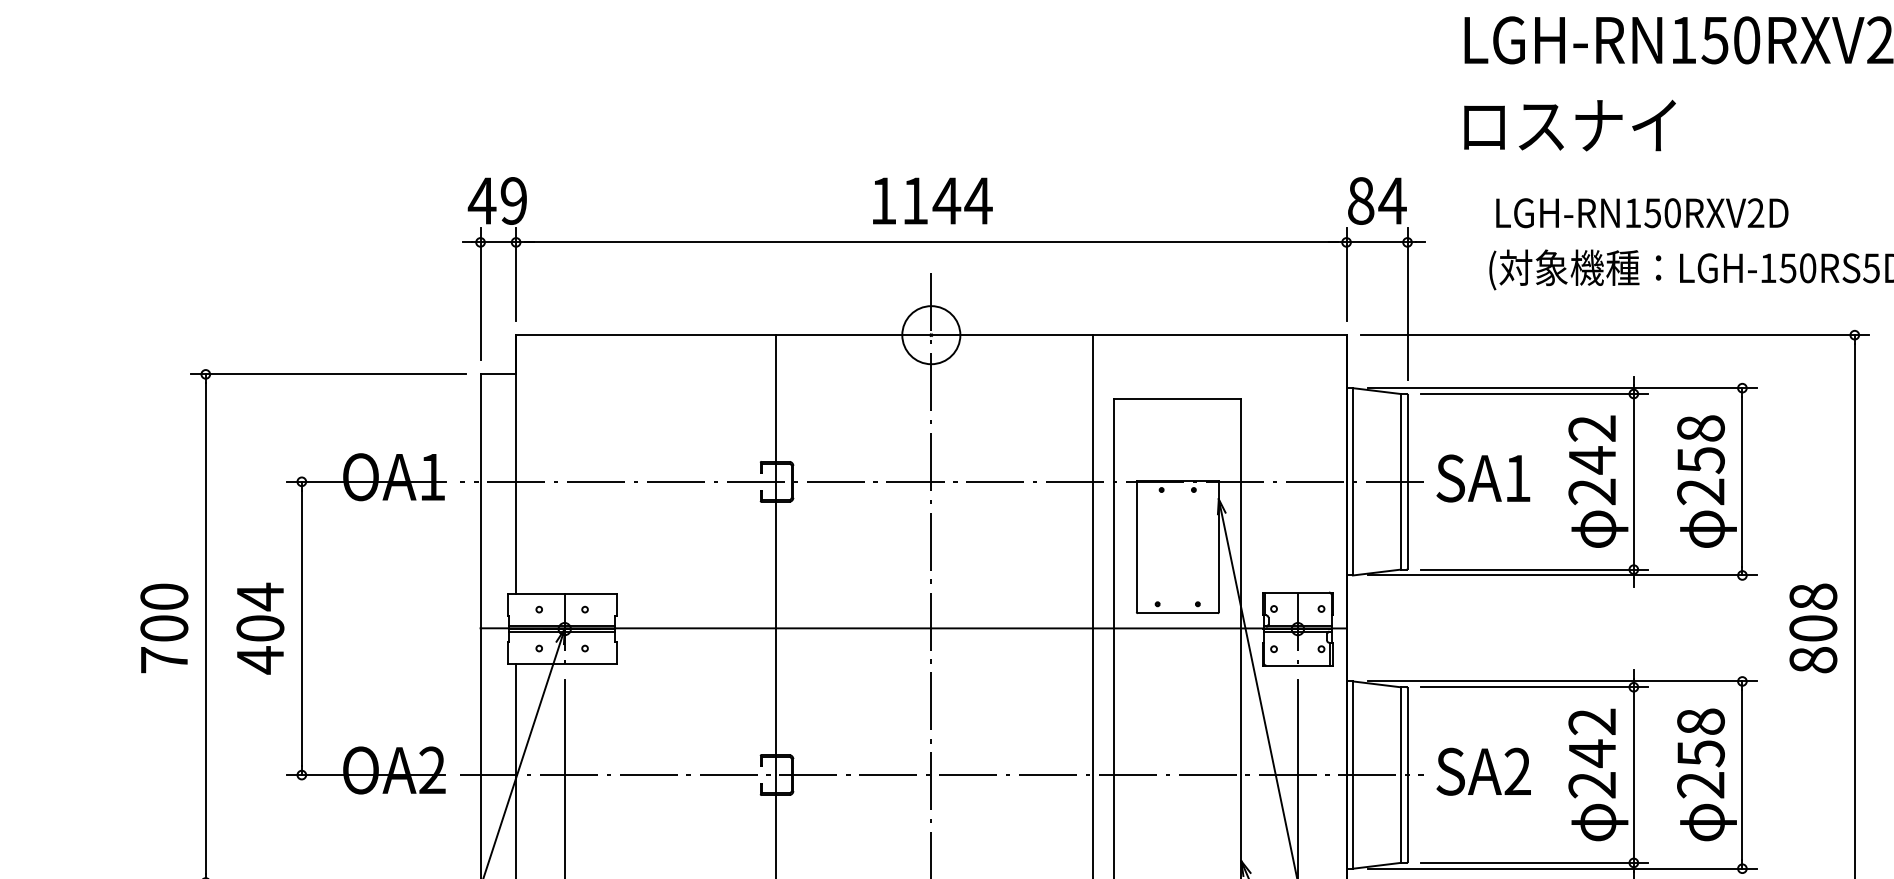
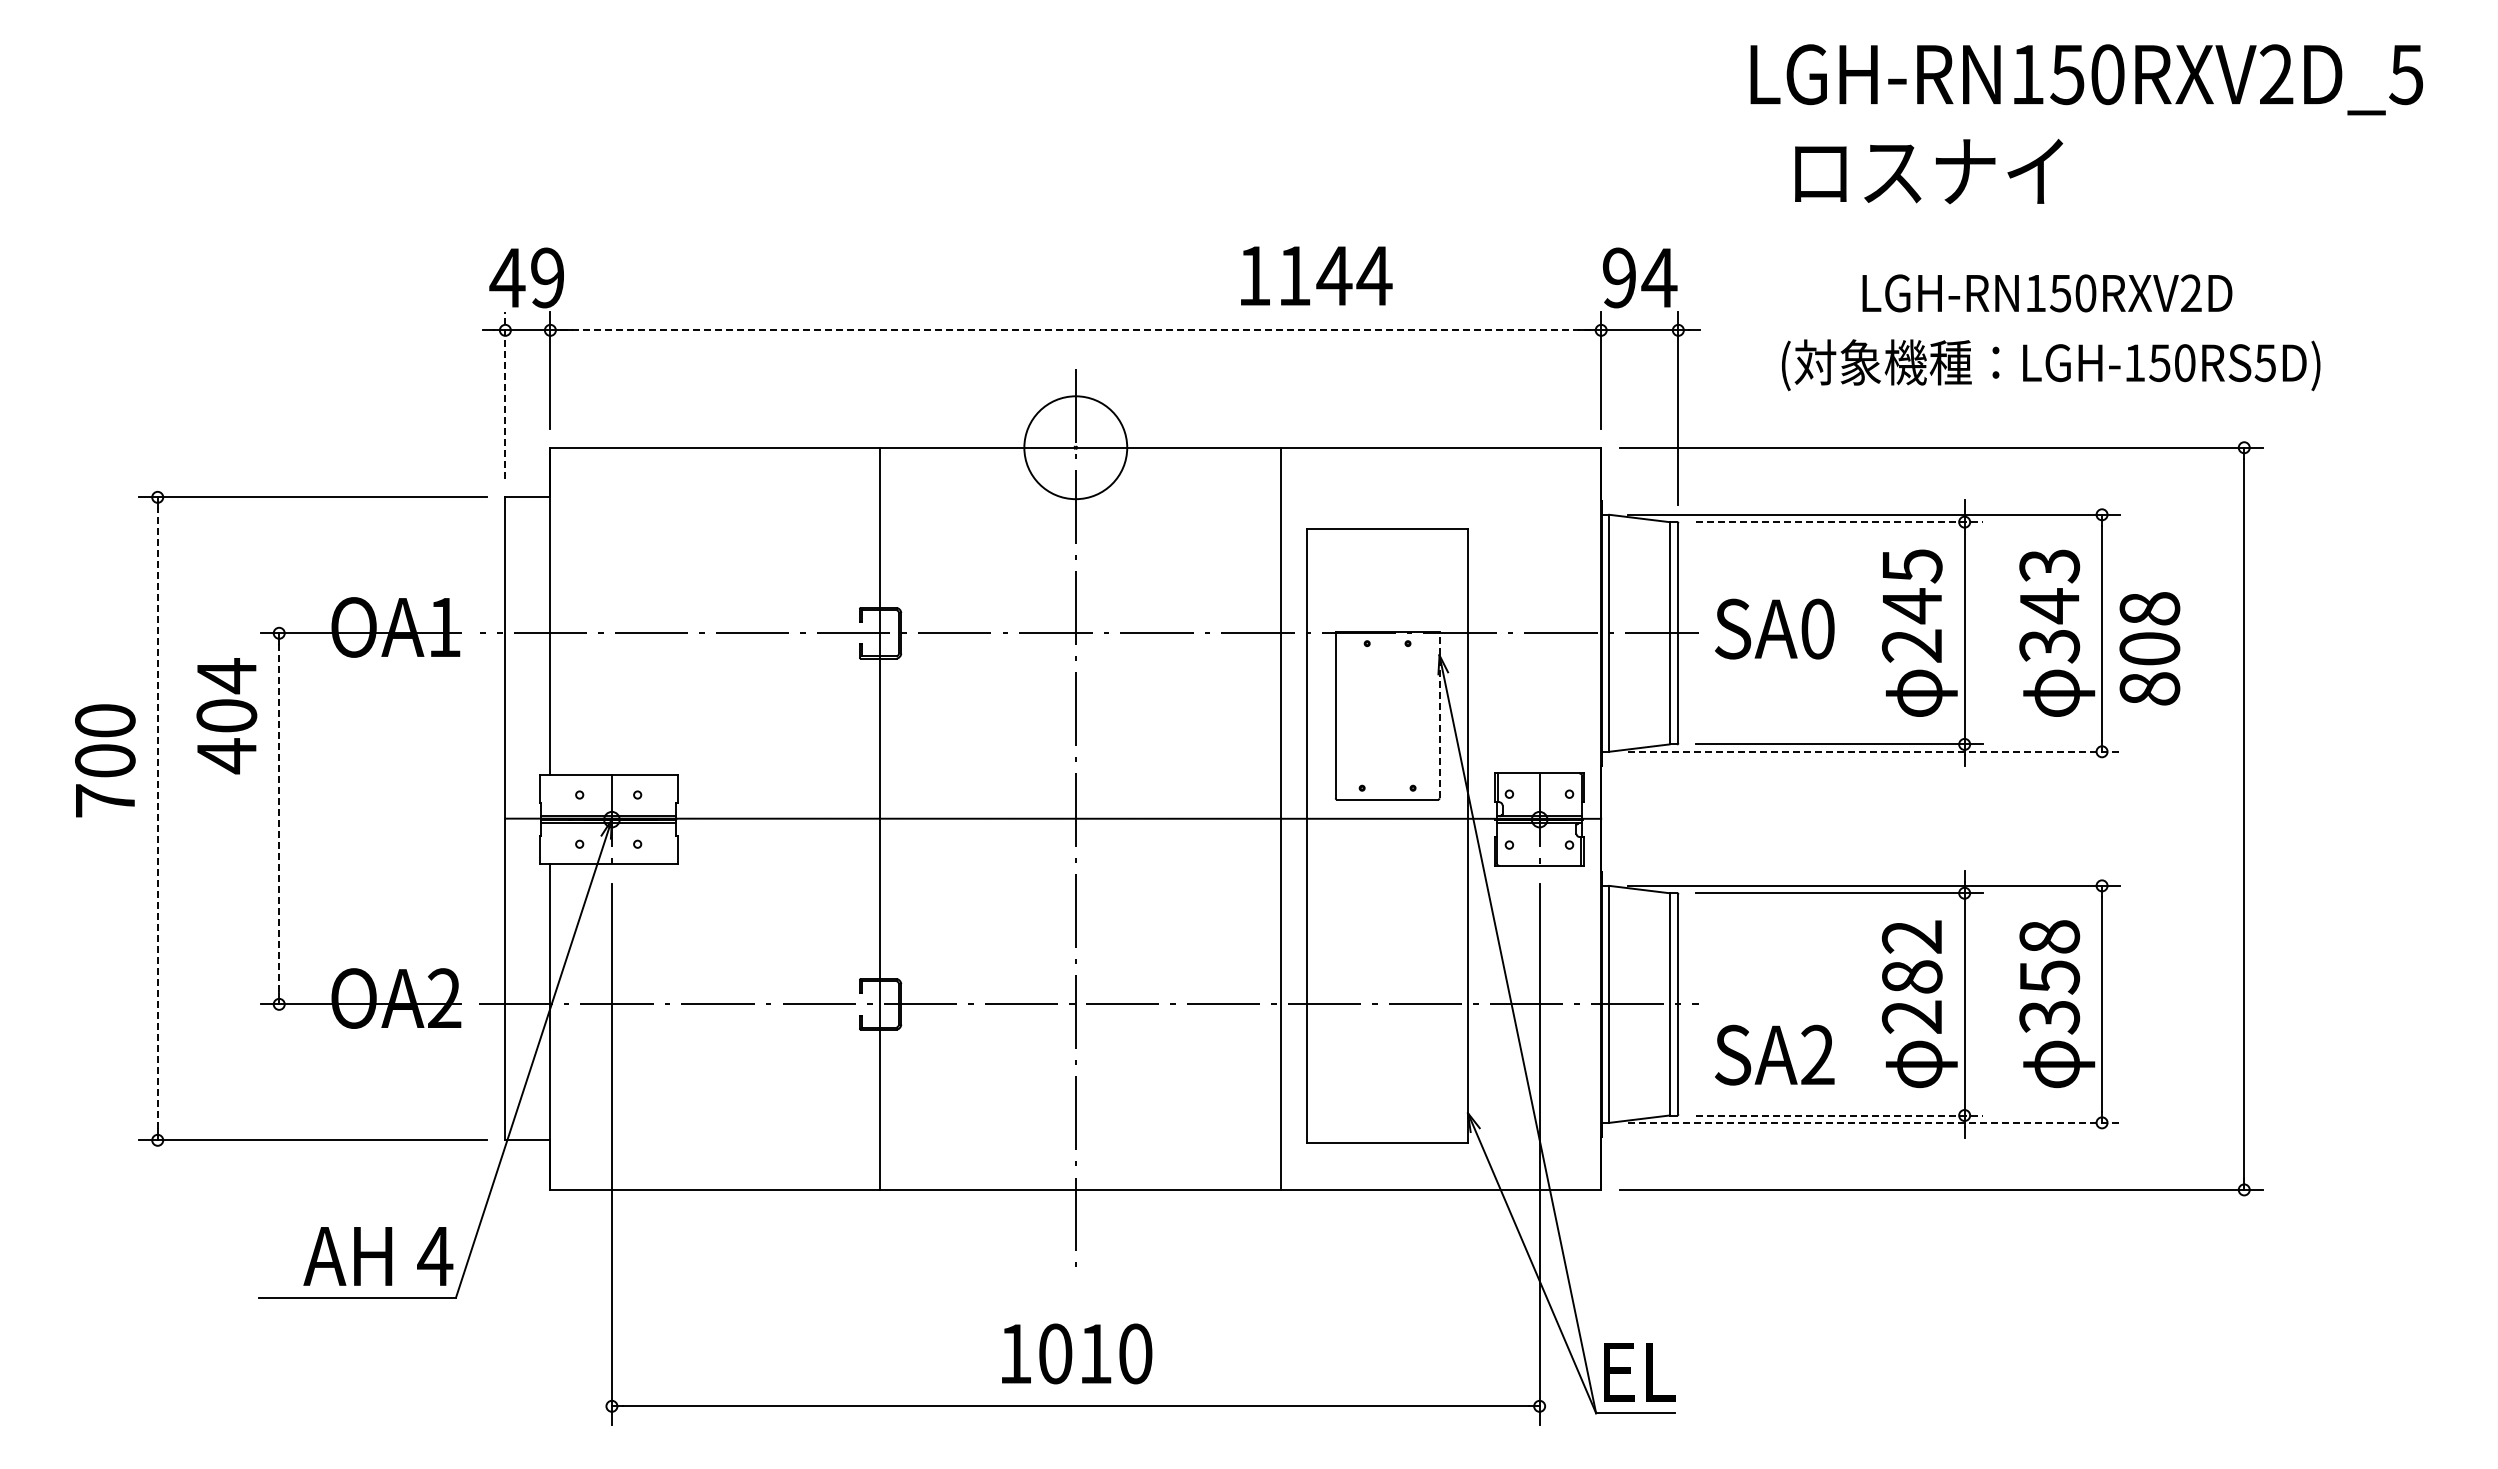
text: (1570, 125) -> (1929, 171), moved
text: (932, 200) -> (1316, 275), moved
text: (1361, 200) -> (1619, 277), 84 -> 94
text: (1642, 213) -> (2047, 293), moved
line: (931, 242) -> (1076, 330), solid -> dashed
line: (480, 293) -> (505, 394), solid -> dashed
circle: (931, 334) -> (1075, 447), size x1.4
line: (1534, 394) -> (1839, 522), solid -> dashed
text: (1591, 429) -> (1911, 566), 242 -> 245
text: (1700, 460) -> (2049, 606), 258 -> 343
text: (1517, 478) -> (1817, 628), SA1 -> SA0
line: (1218, 546) -> (1439, 715), solid -> dashed
line: (1562, 575) -> (1874, 751), solid -> dashed
text: (164, 628) -> (105, 760), moved
line: (205, 628) -> (157, 818), solid -> dashed
text: (260, 628) -> (226, 716), moved
line: (302, 628) -> (279, 818), solid -> dashed
text: (1813, 628) -> (2149, 648), moved
text: (1592, 753) -> (1912, 977), 242 -> 282
text: (1483, 771) -> (1774, 1054), moved
text: (1700, 785) -> (2049, 1017), 258 -> 358
line: (1534, 862) -> (1839, 1115), solid -> dashed
line: (1562, 868) -> (1874, 1122), solid -> dashed

